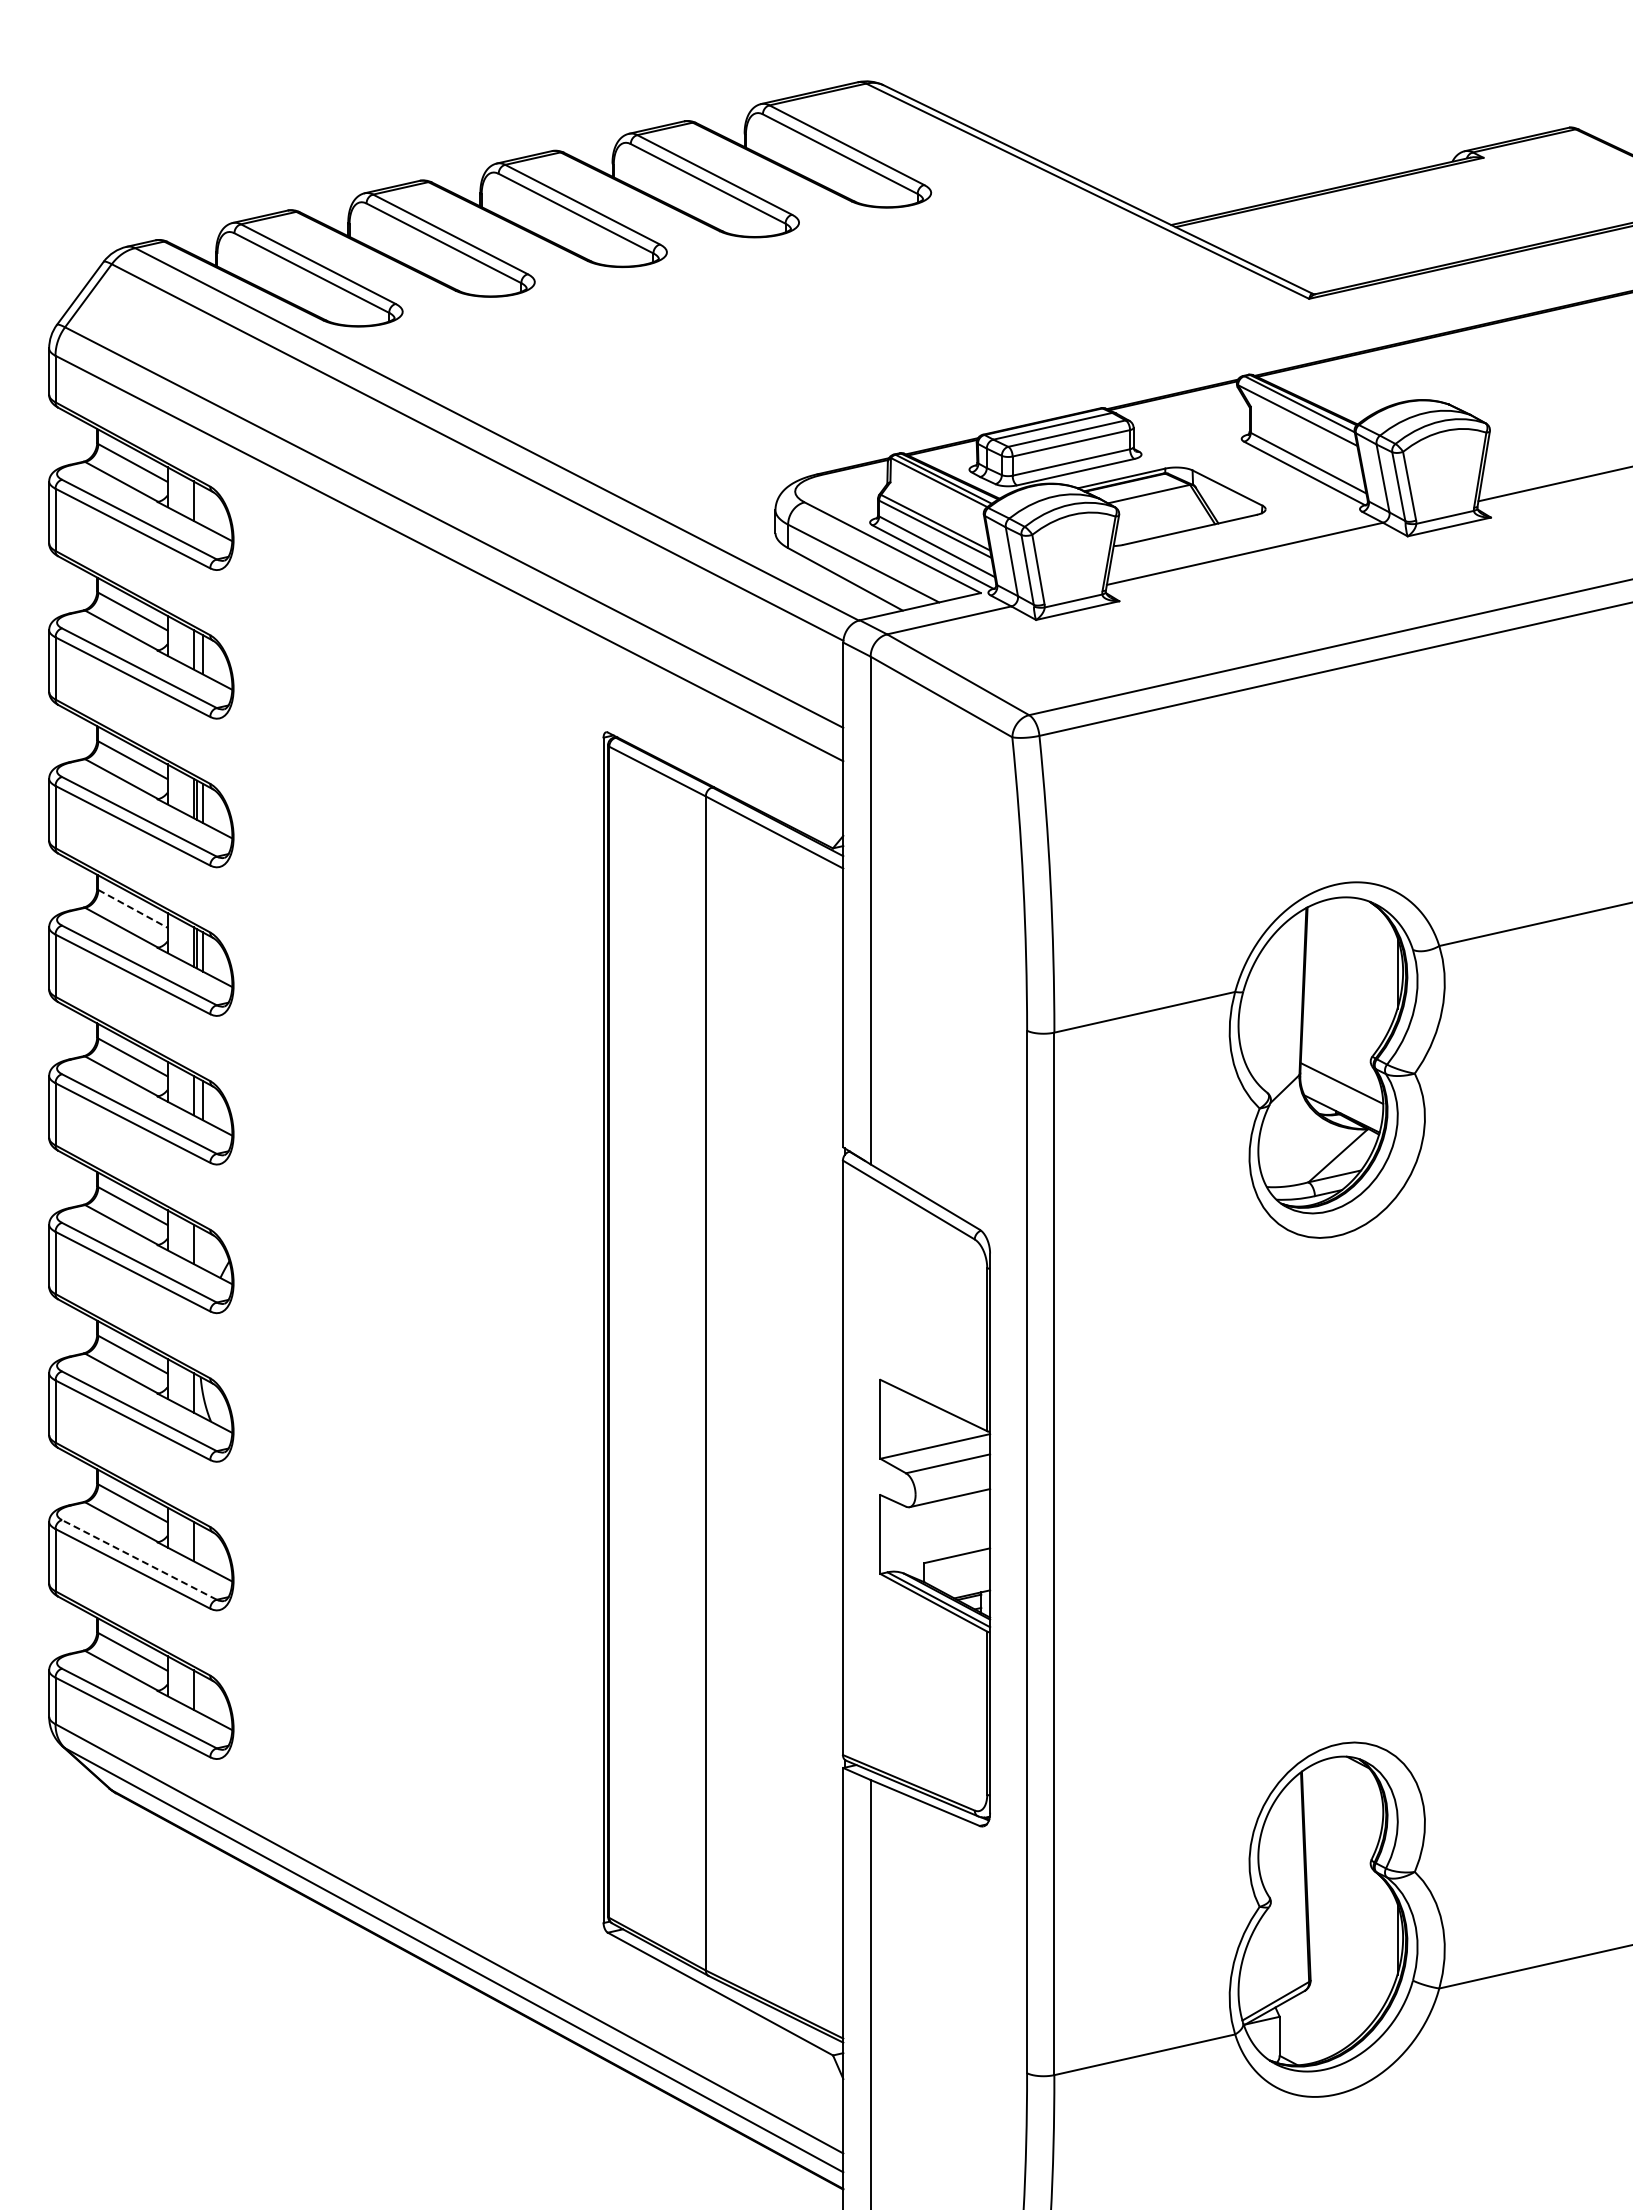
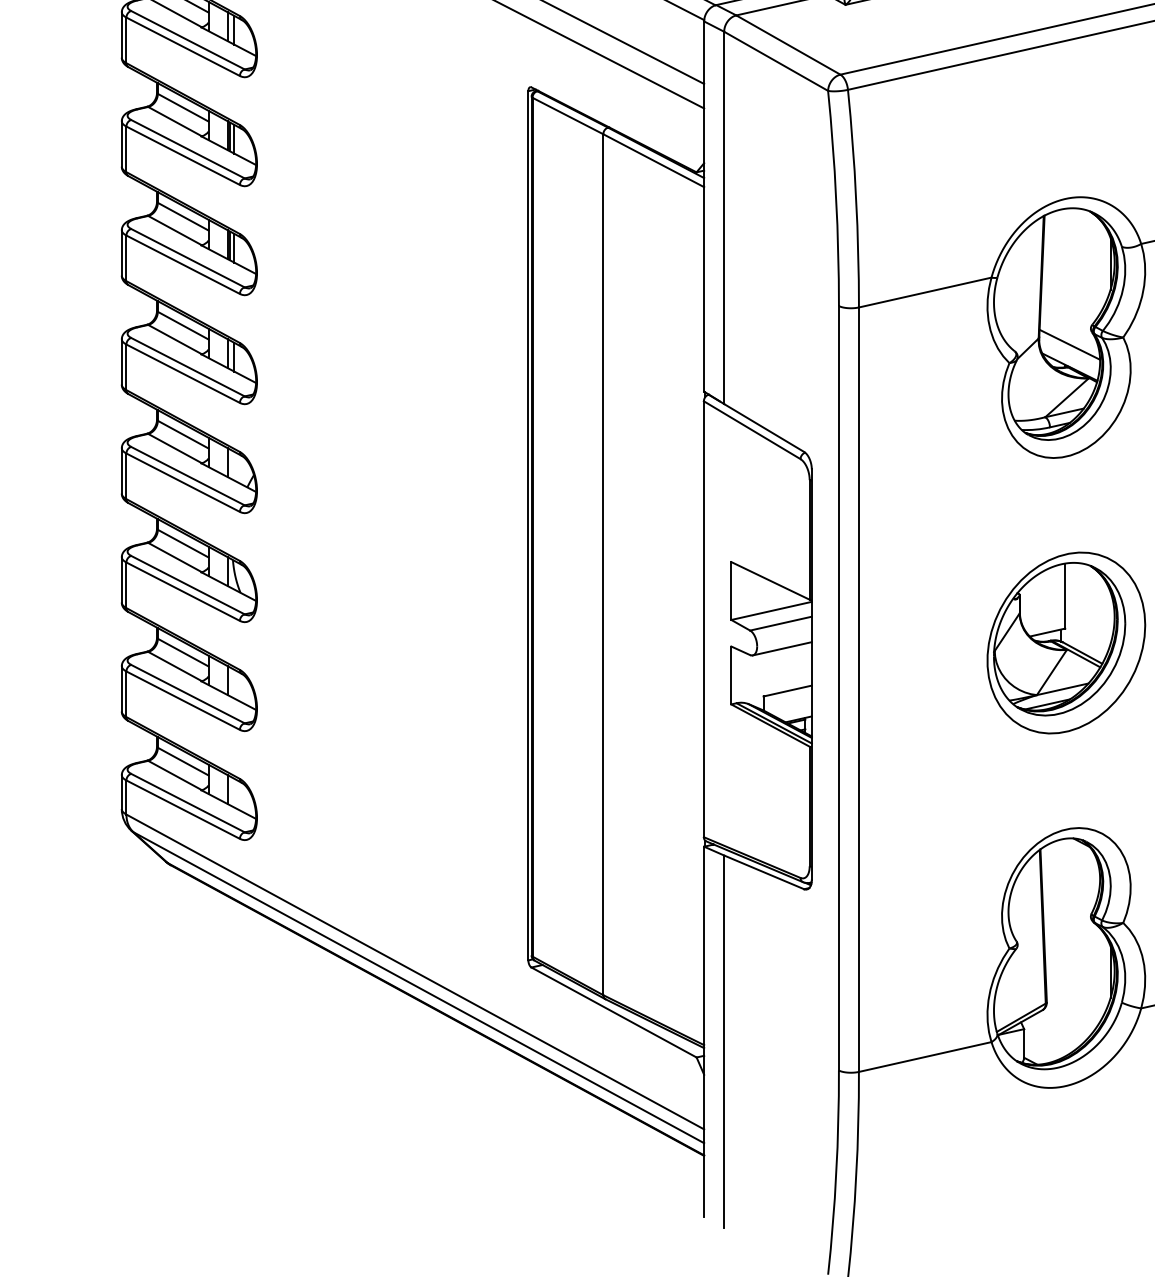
line: (133, 909) -> (183, 217), dashed -> solid
part: (1337, 1490) -> (1066, 643), added
line: (139, 1559) -> (188, 693), dashed -> solid

